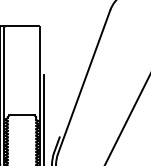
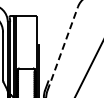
line: (83, 82) -> (62, 49), solid -> dashed

